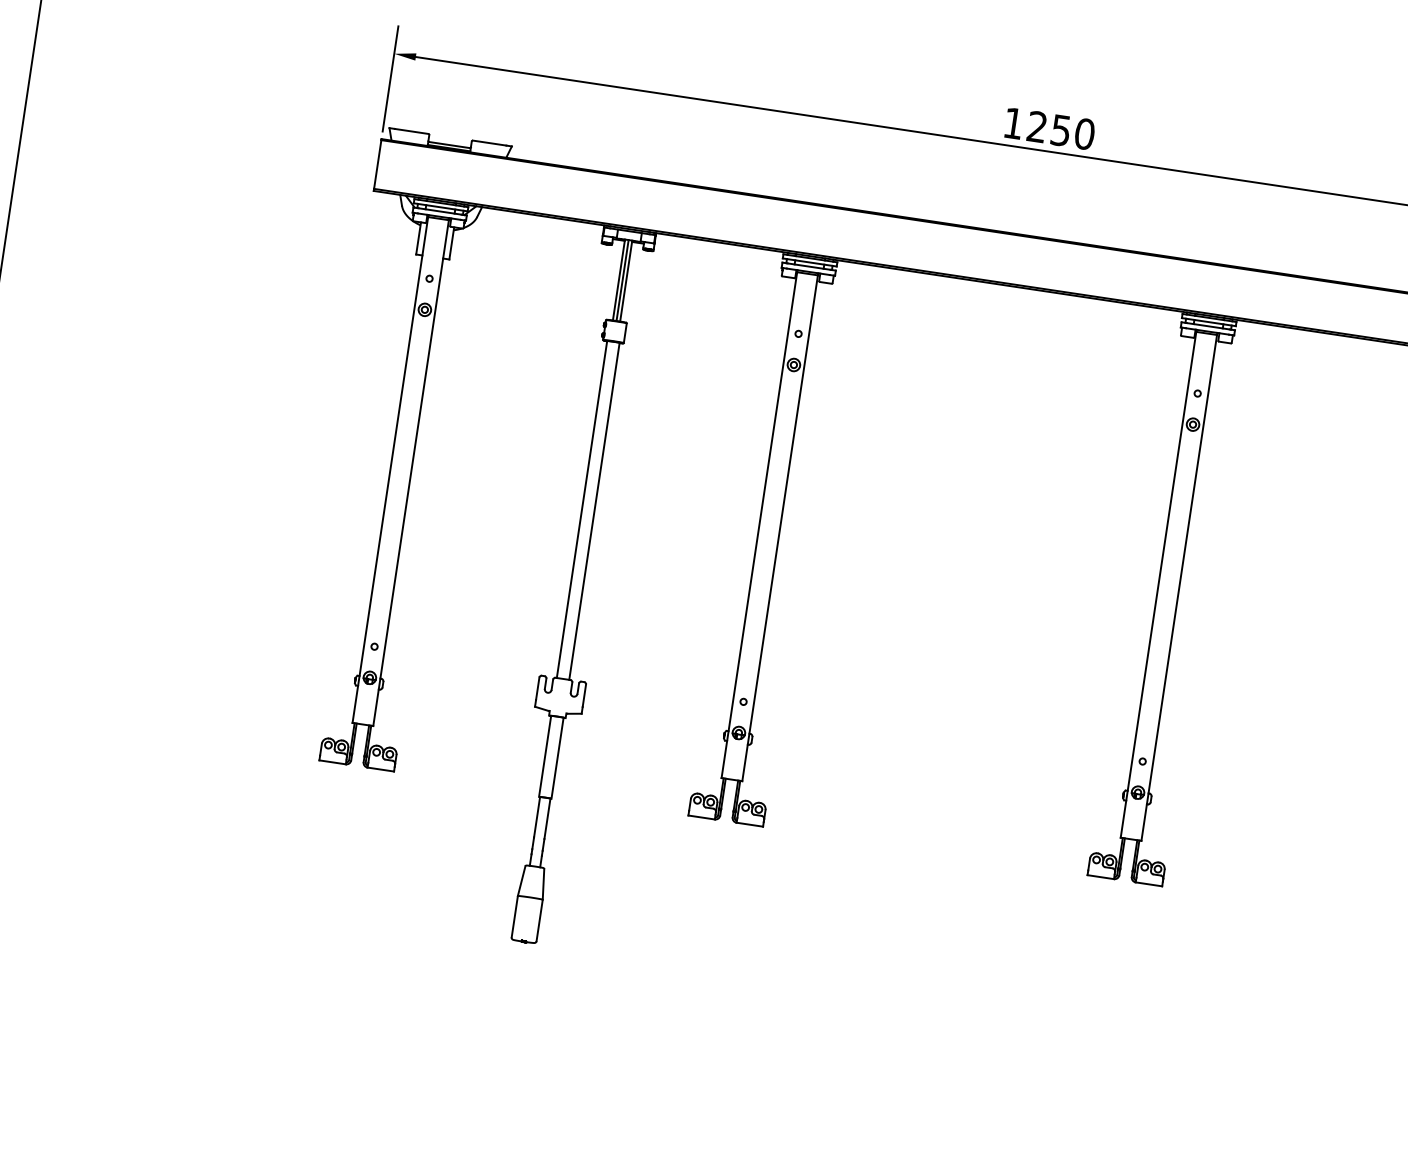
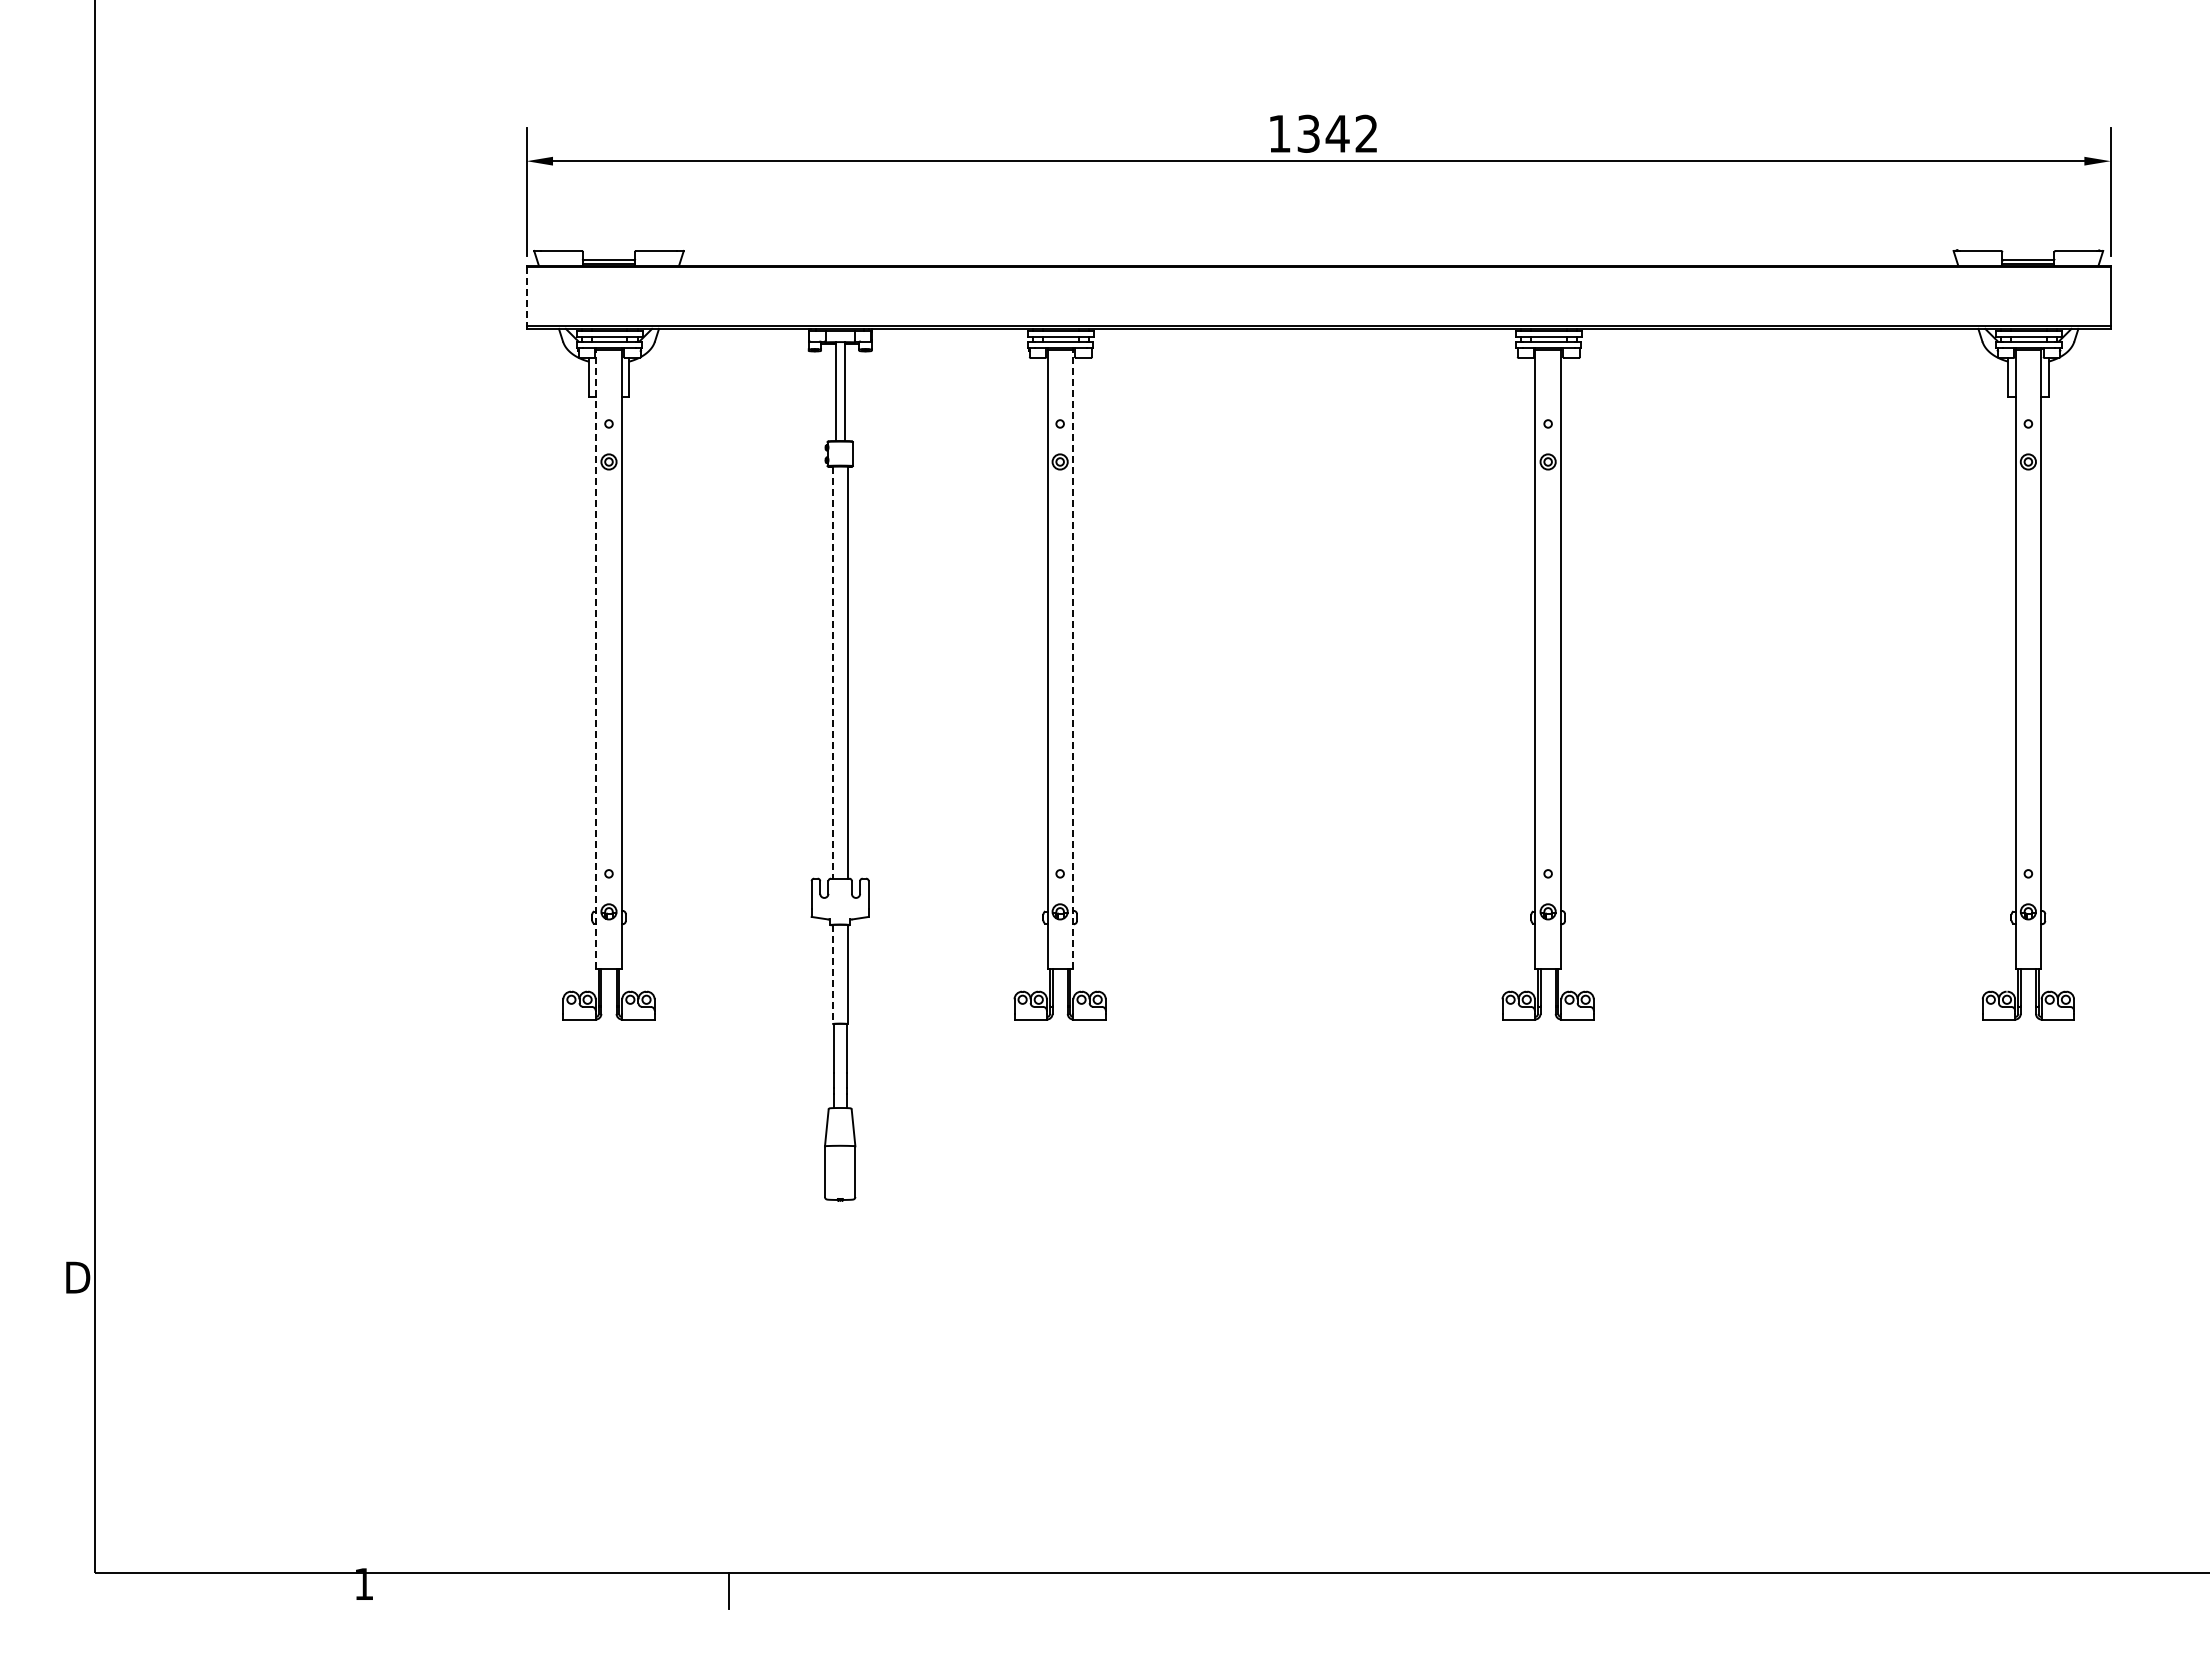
text: (1060, 130) -> (1337, 133), 1250 -> 1342
line: (377, 164) -> (526, 296), solid -> dashed
line: (622, 280) -> (840, 391), removed
line: (390, 469) -> (596, 659), solid -> dashed
line: (581, 510) -> (832, 673), solid -> dashed
line: (779, 528) -> (1072, 659), solid -> dashed
line: (545, 756) -> (832, 974), solid -> dashed

